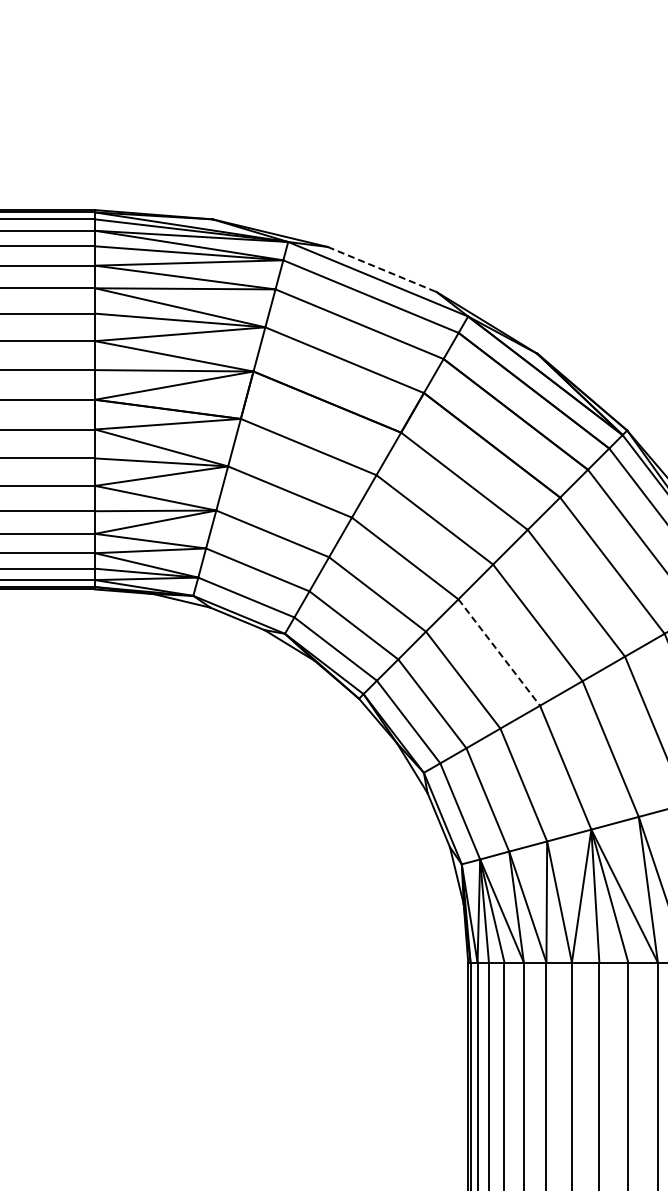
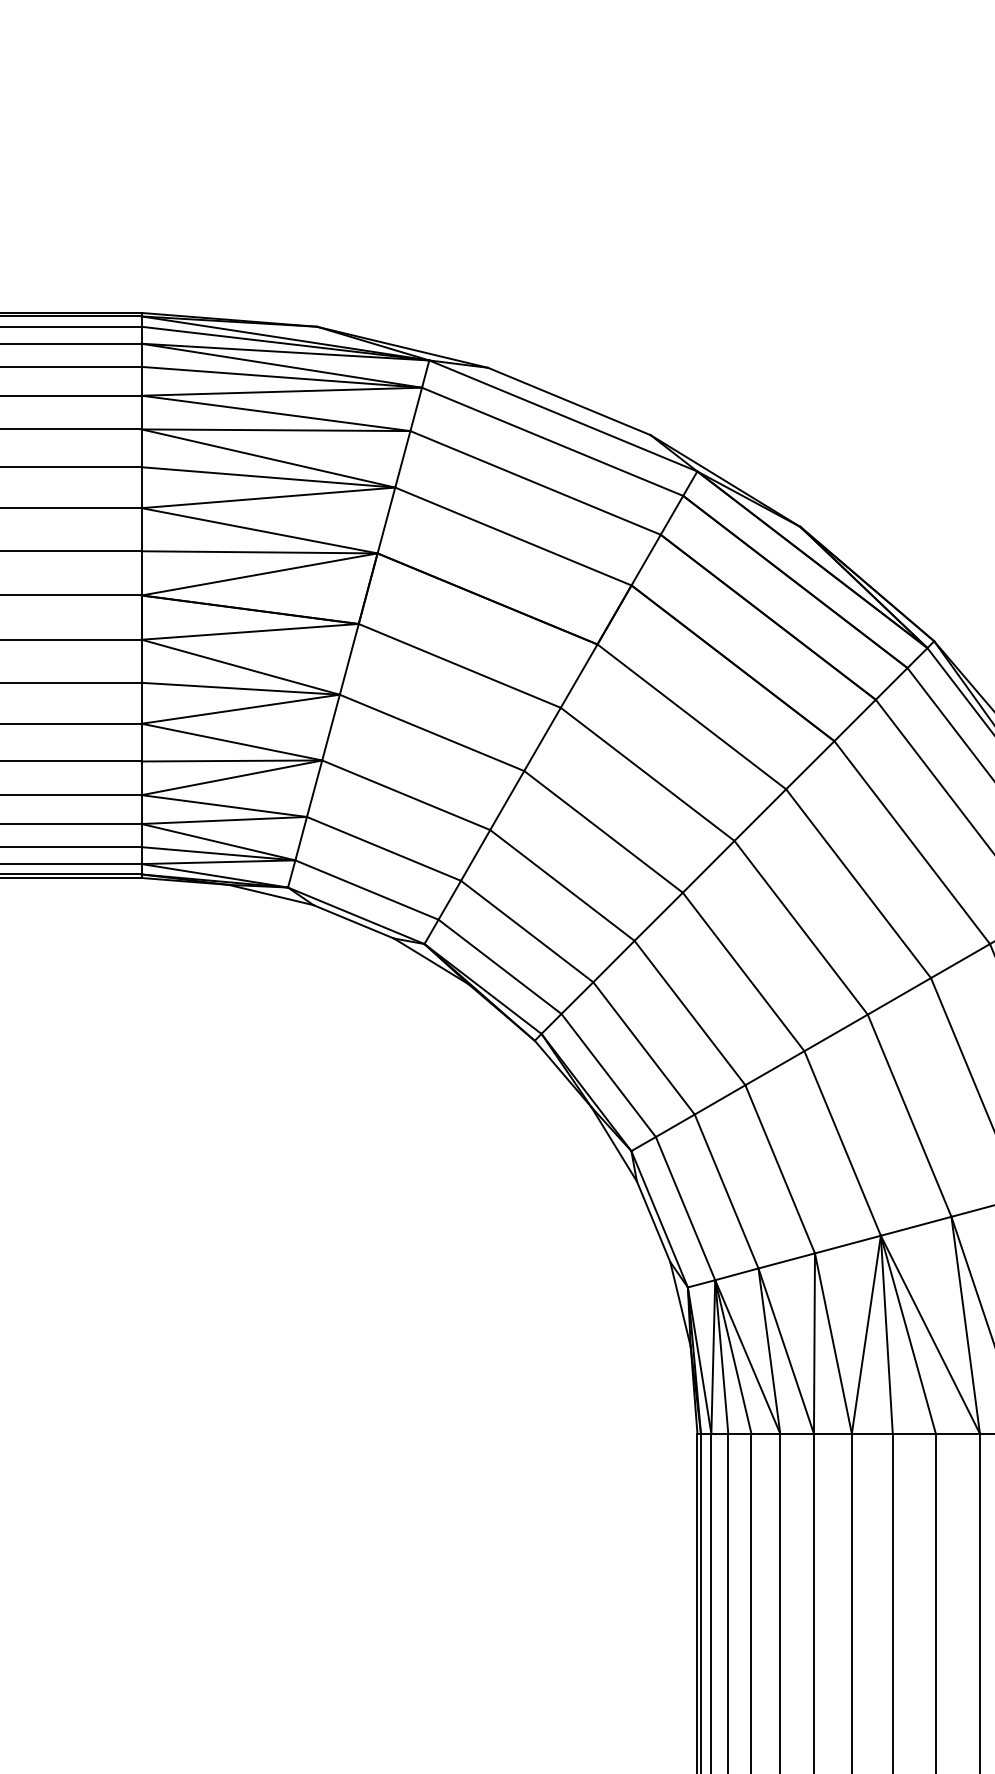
line: (382, 269) -> (569, 401), dashed -> solid
line: (499, 652) -> (744, 971), dashed -> solid

